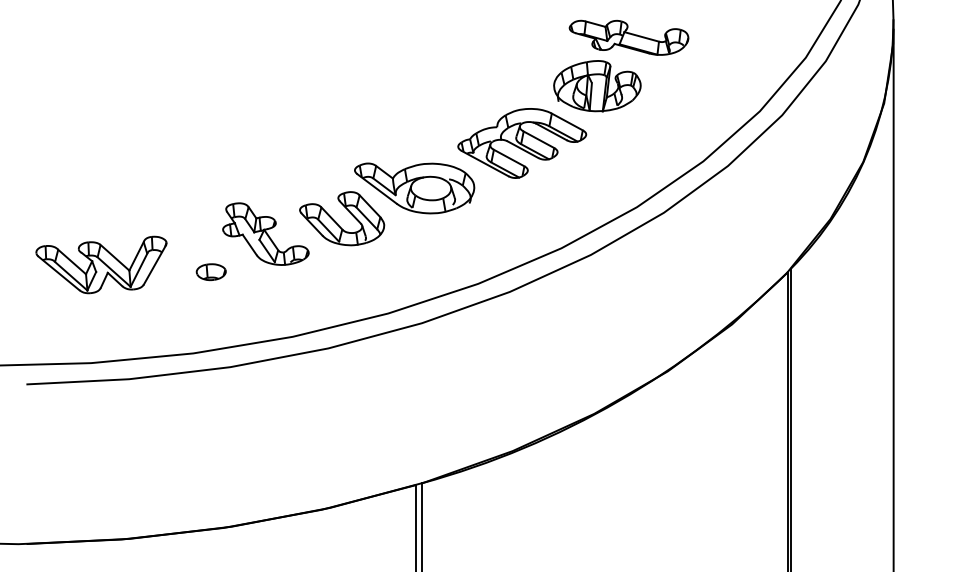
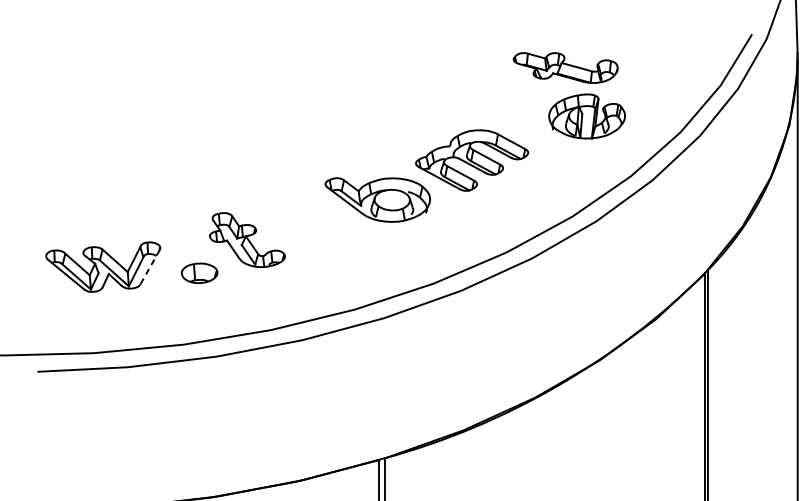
part: (597, 86) -> (587, 116), moved
part: (337, 222) -> (310, 229), removed
line: (154, 265) -> (149, 267), solid -> dashed
part: (210, 272) -> (198, 273), size x1.4

